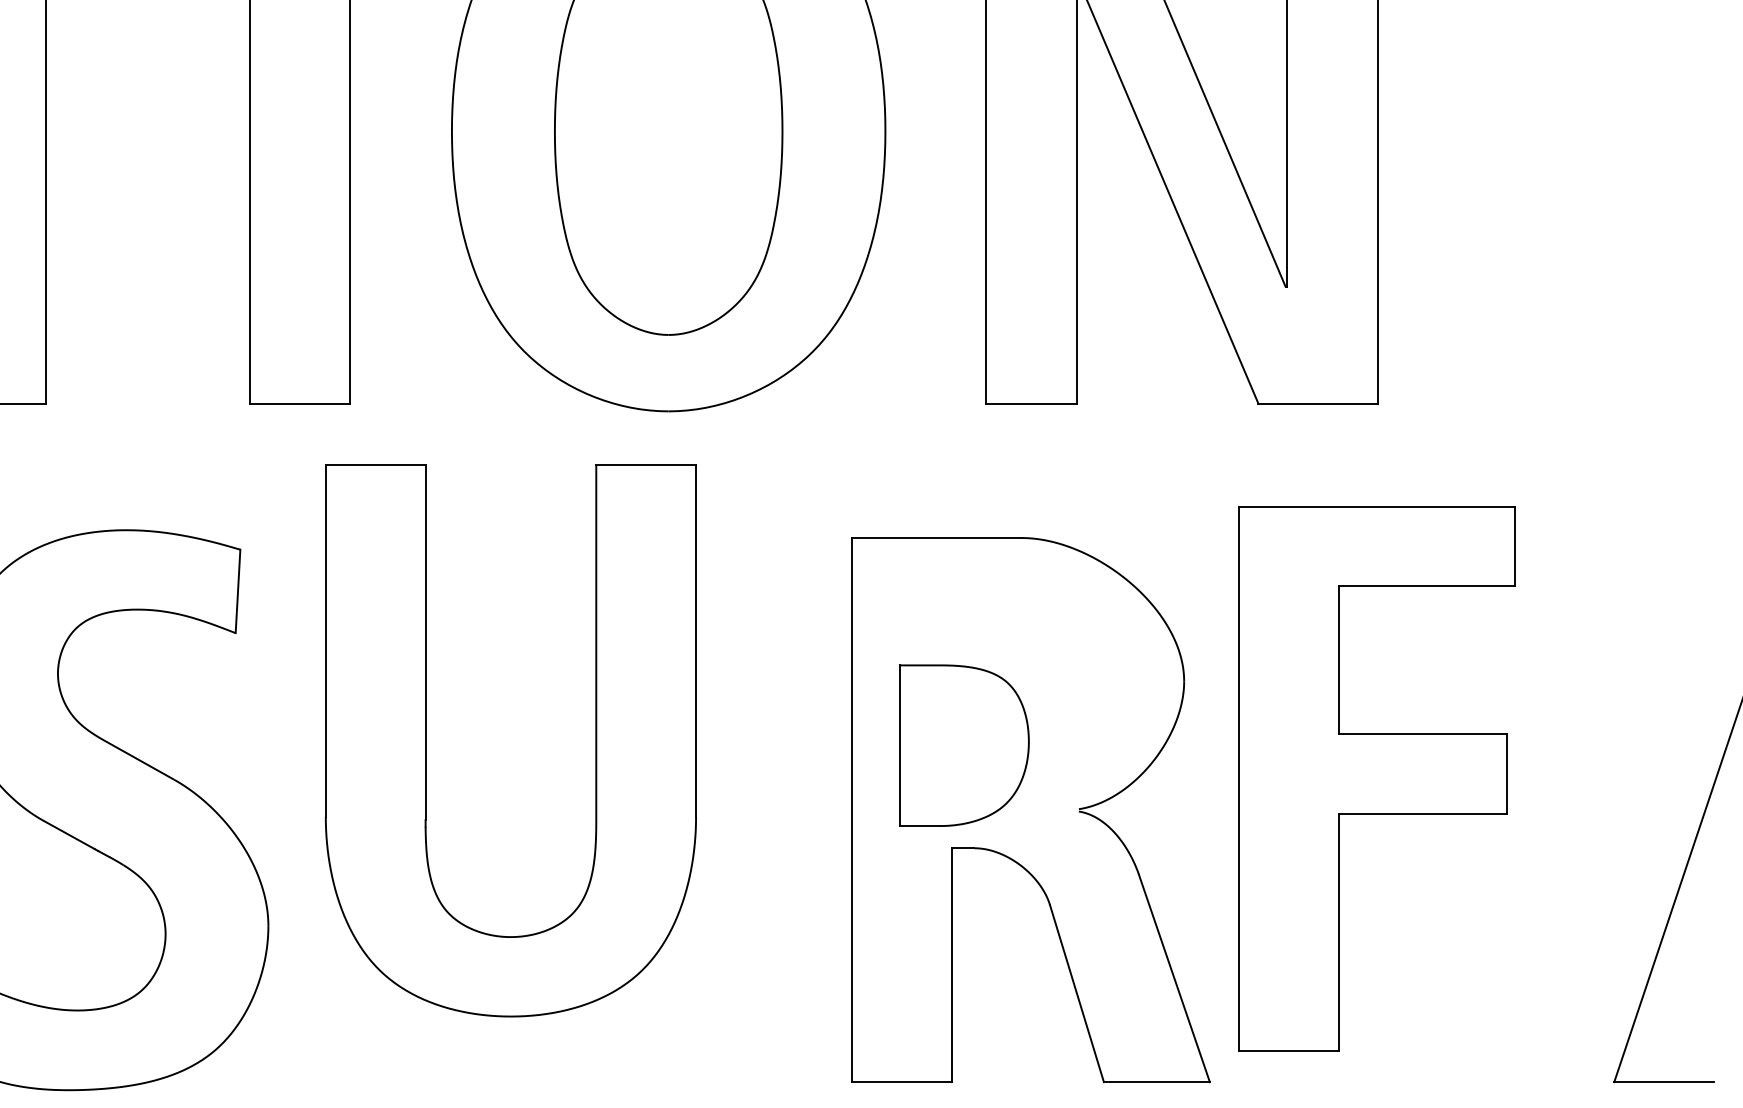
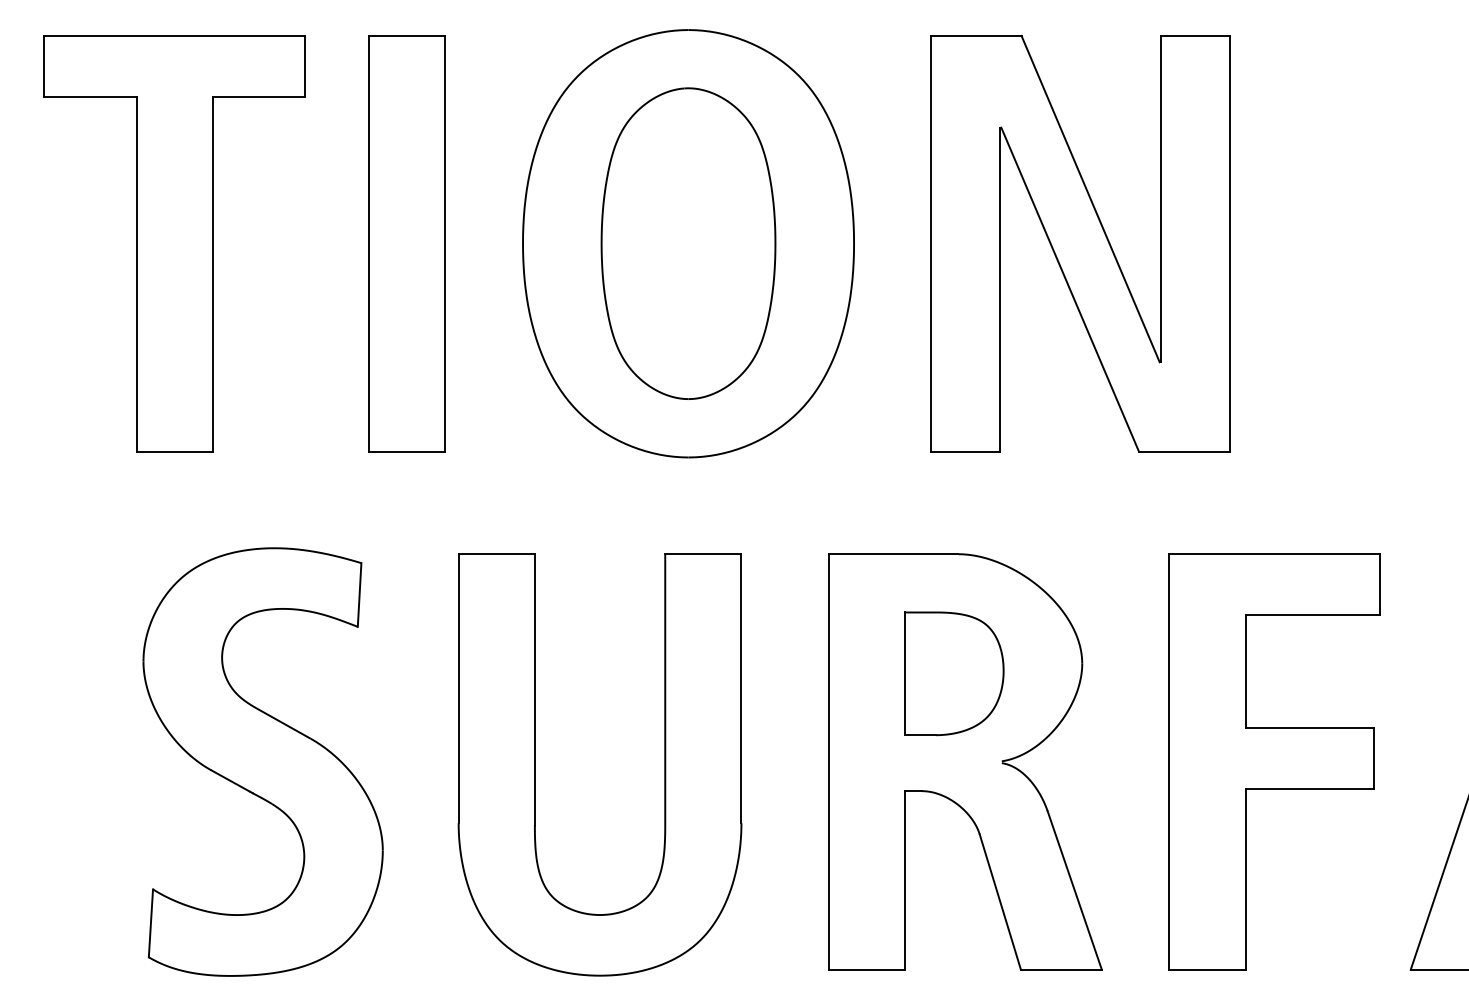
part: (426, 740) -> (535, 764), moved
part: (964, 745) -> (954, 673), moved
part: (1376, 778) -> (1274, 761), moved

